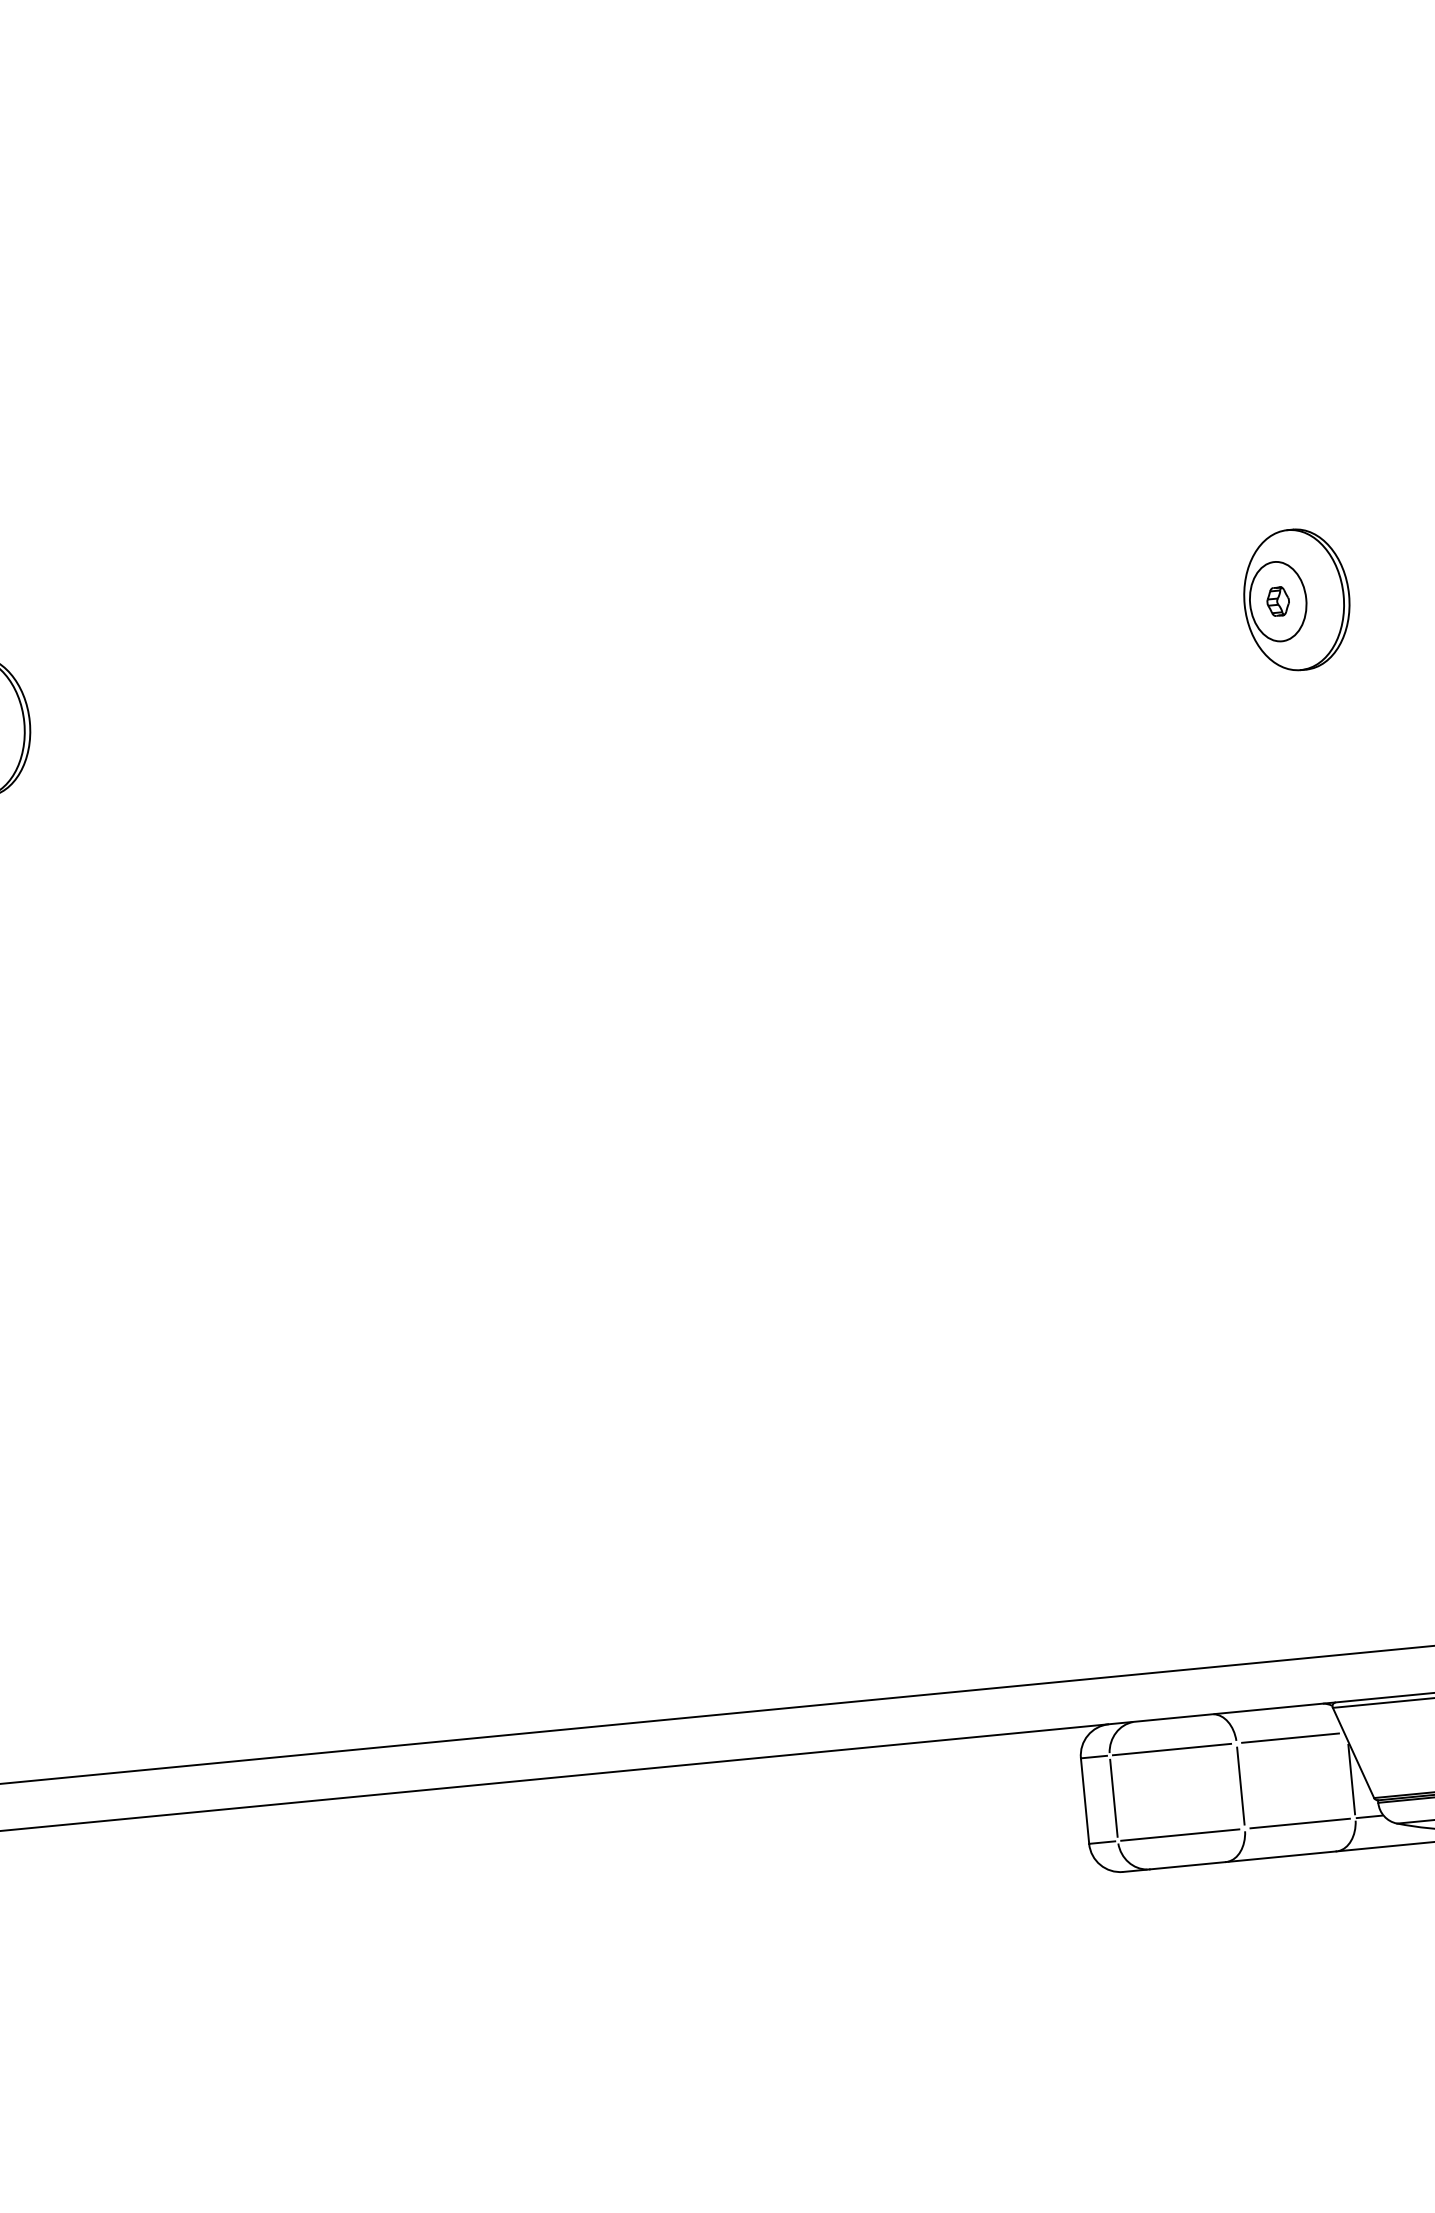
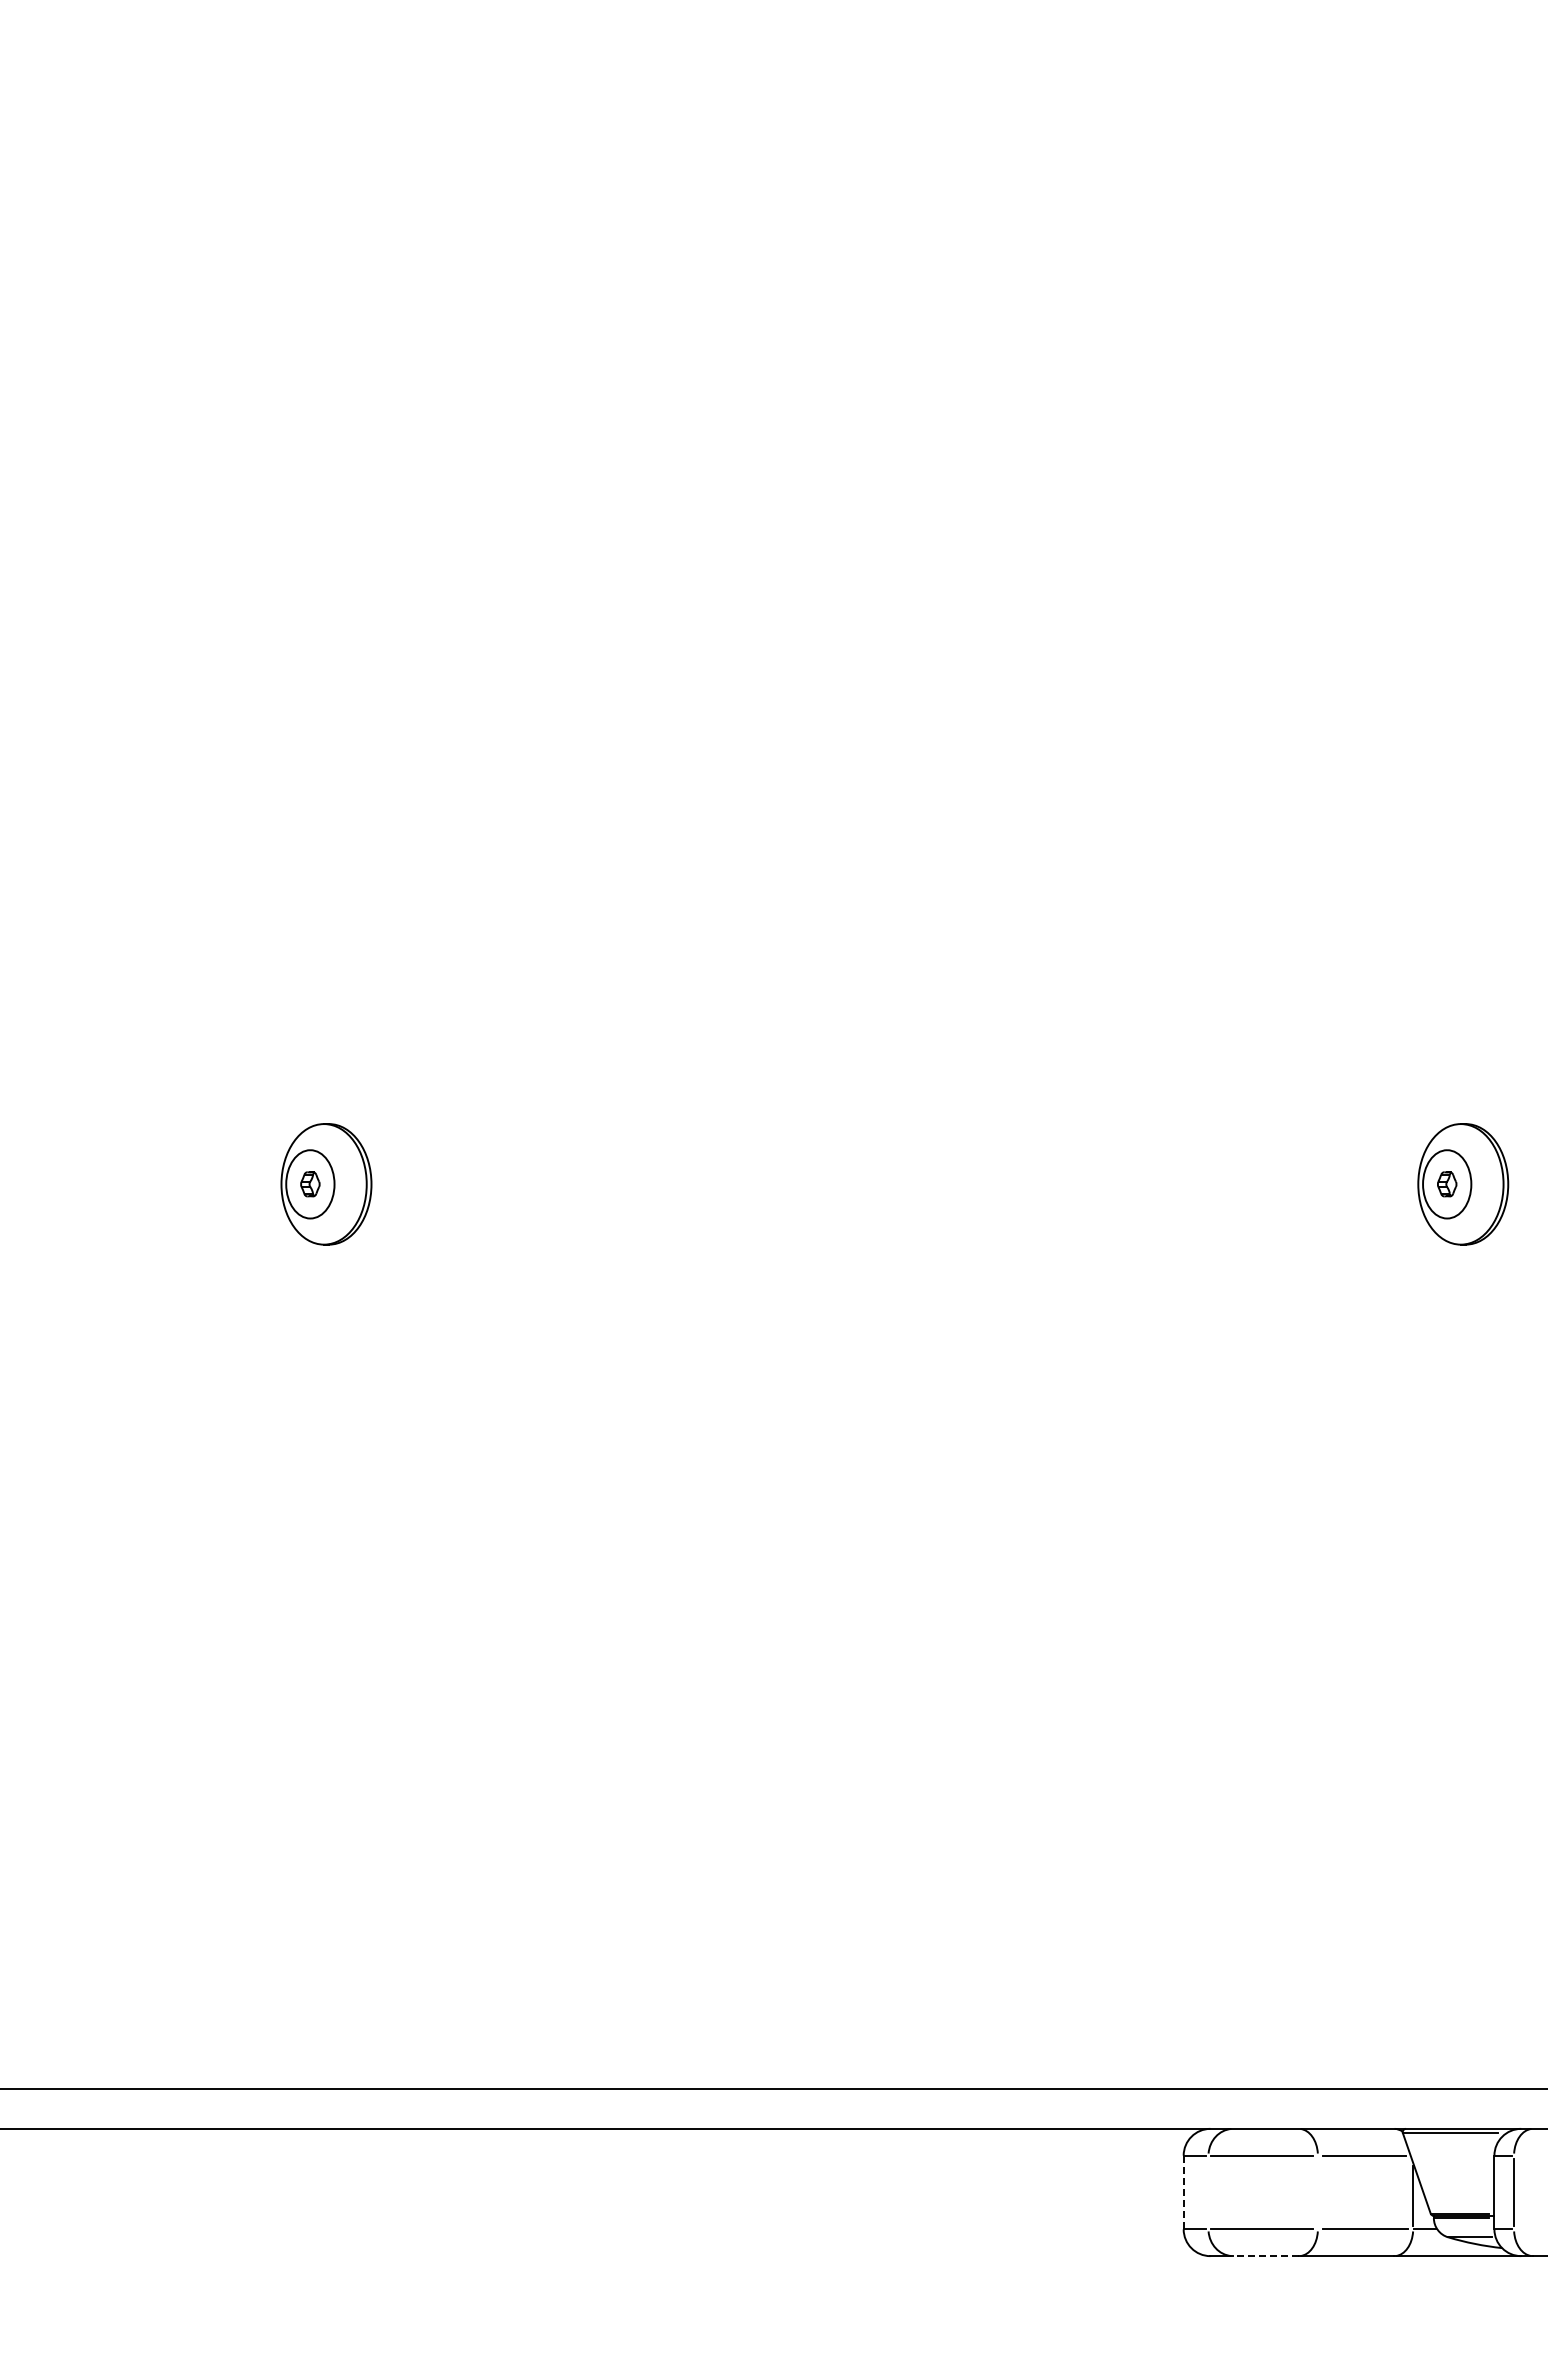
line: (1240, 1786) -> (1317, 2192), removed
line: (1113, 1798) -> (1208, 2192), removed
line: (1084, 1801) -> (1183, 2192), solid -> dashed
line: (1188, 1866) -> (1266, 2256), solid -> dashed

